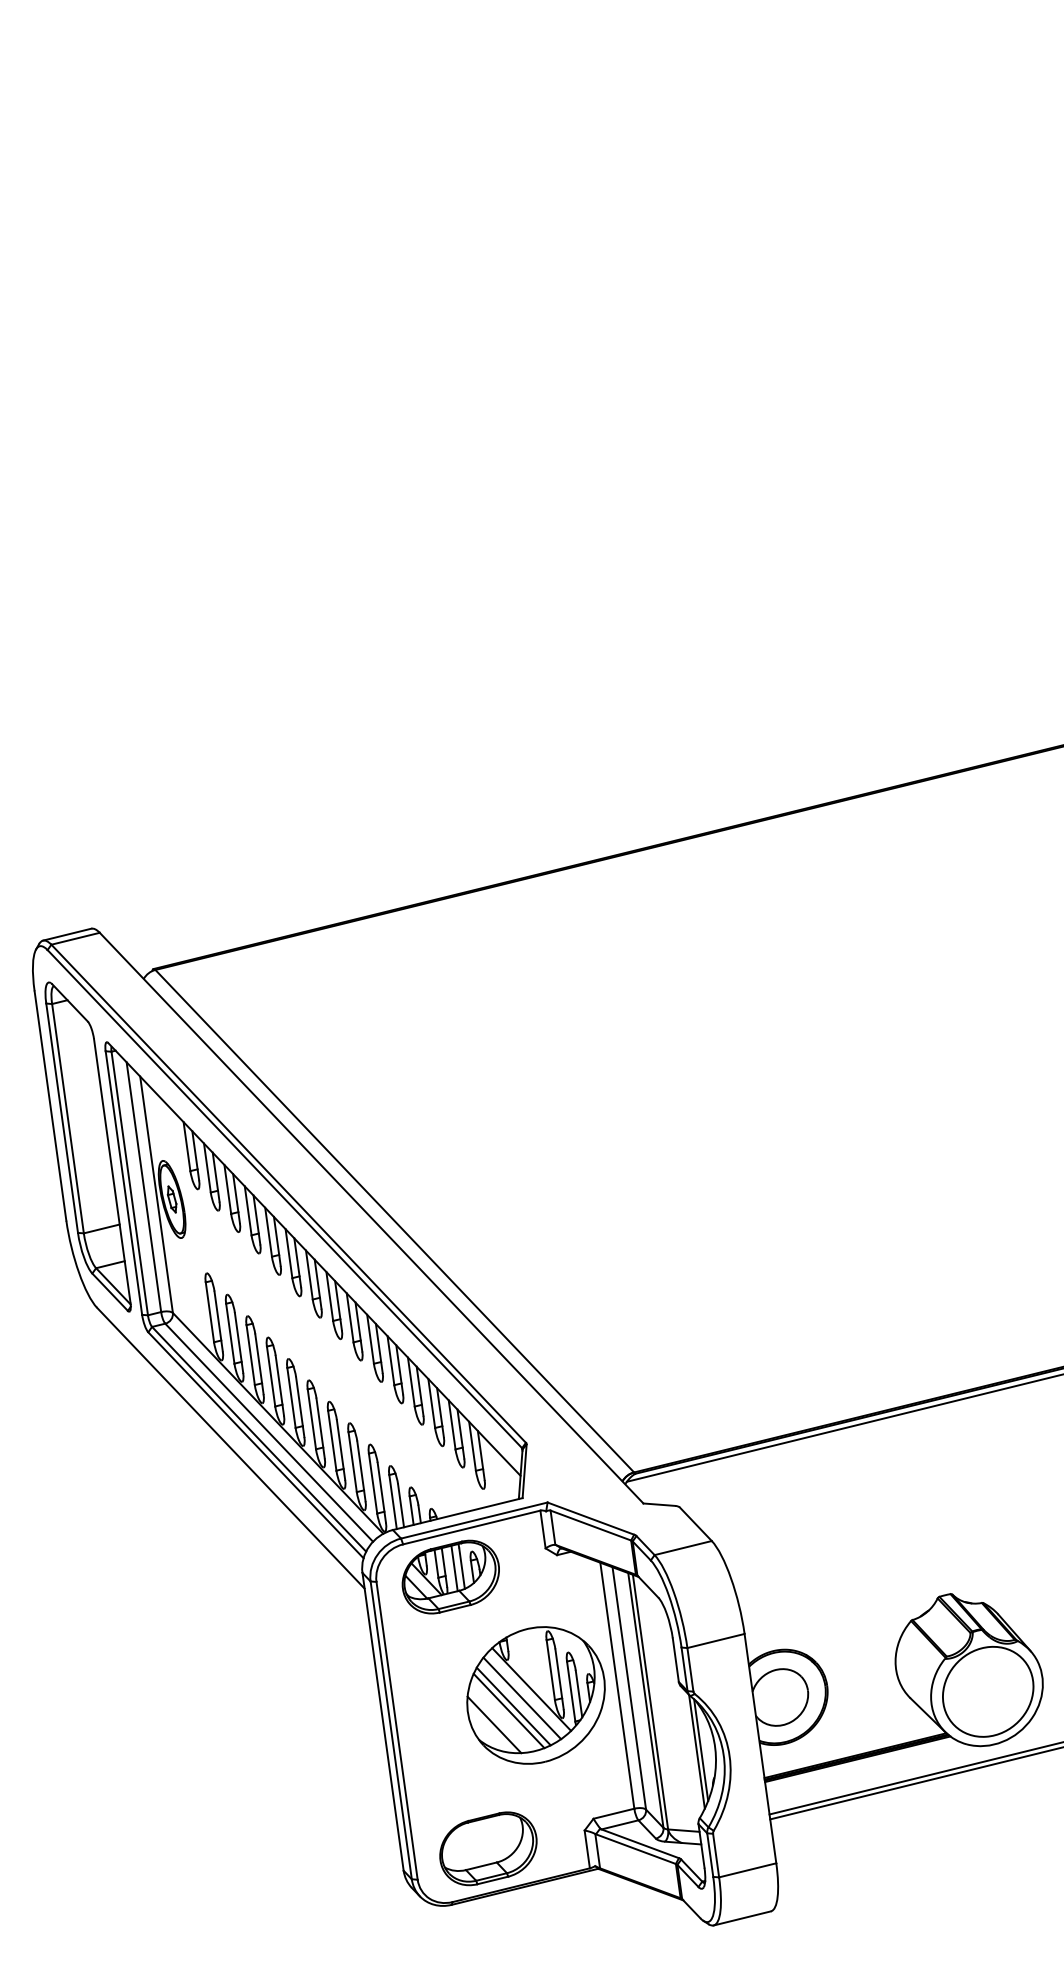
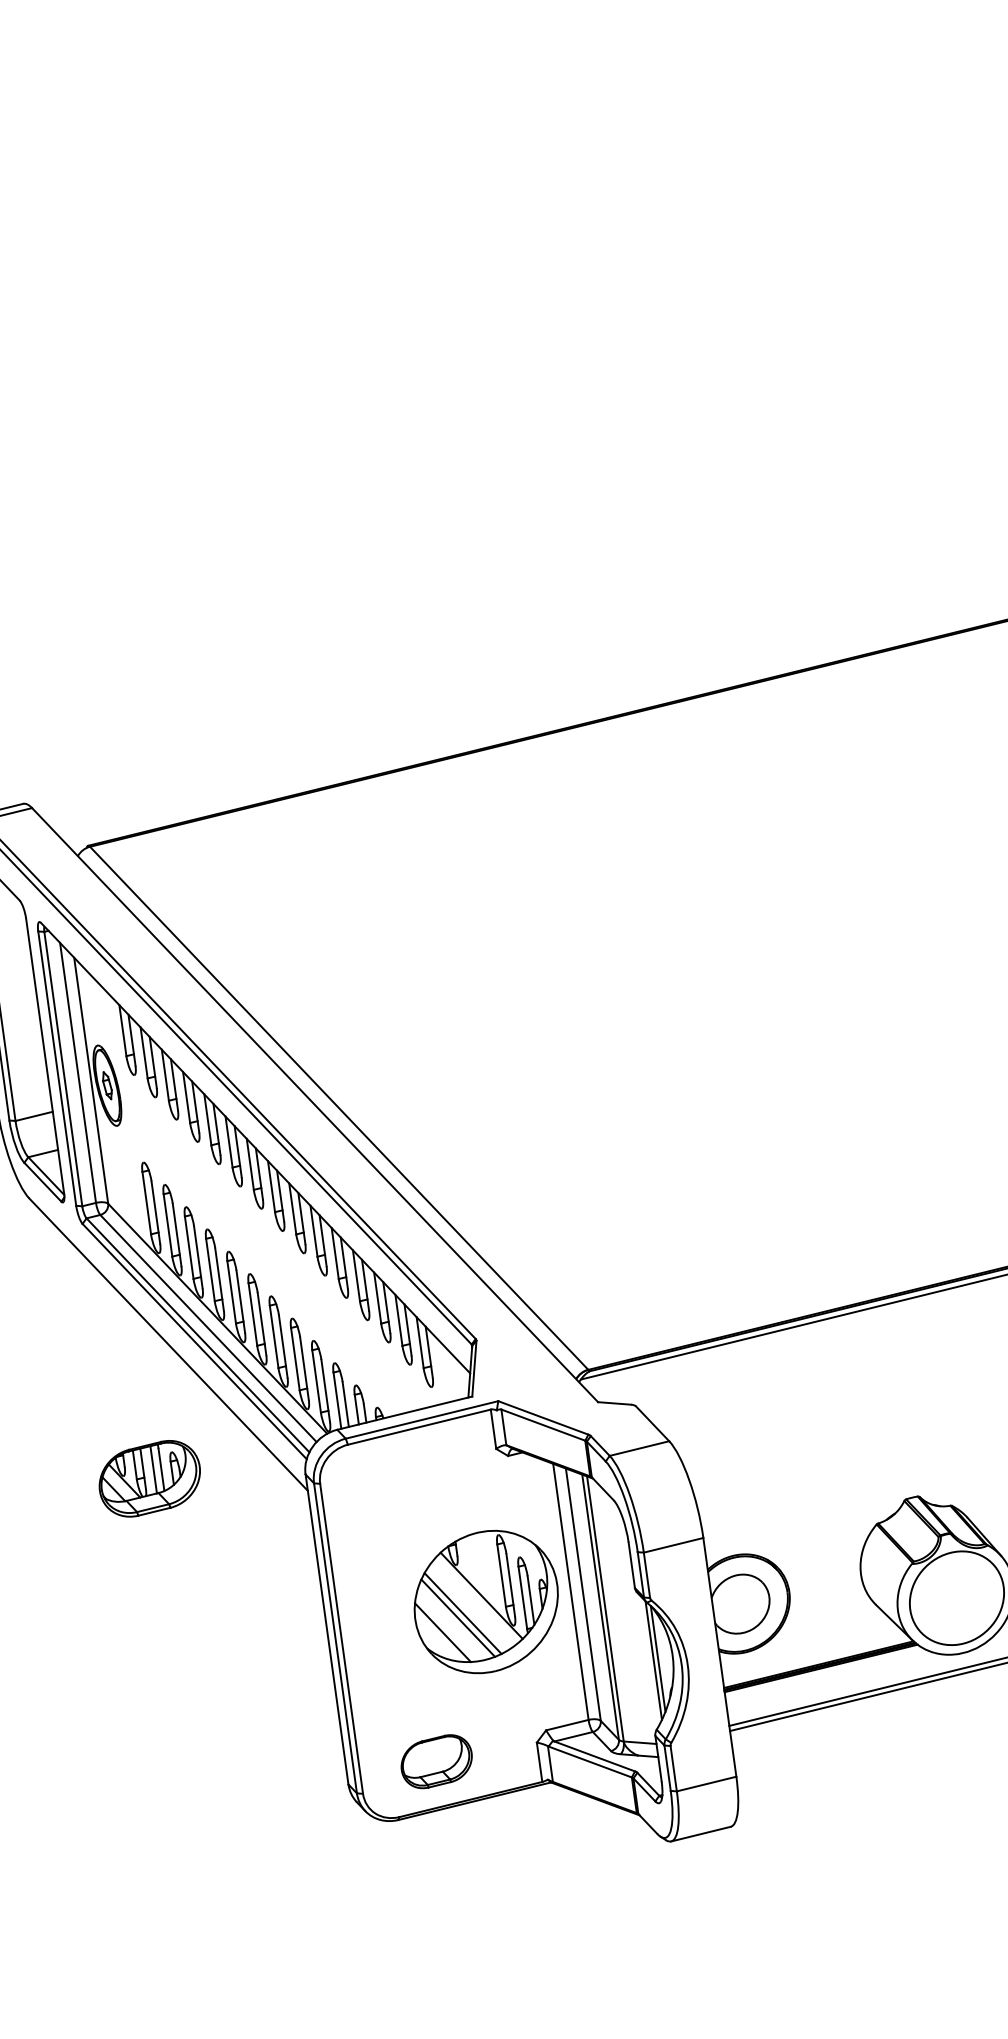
part: (450, 1576) -> (149, 1478), moved
line: (522, 1698) -> (472, 1605), removed
part: (488, 1848) -> (436, 1761), size x0.7

